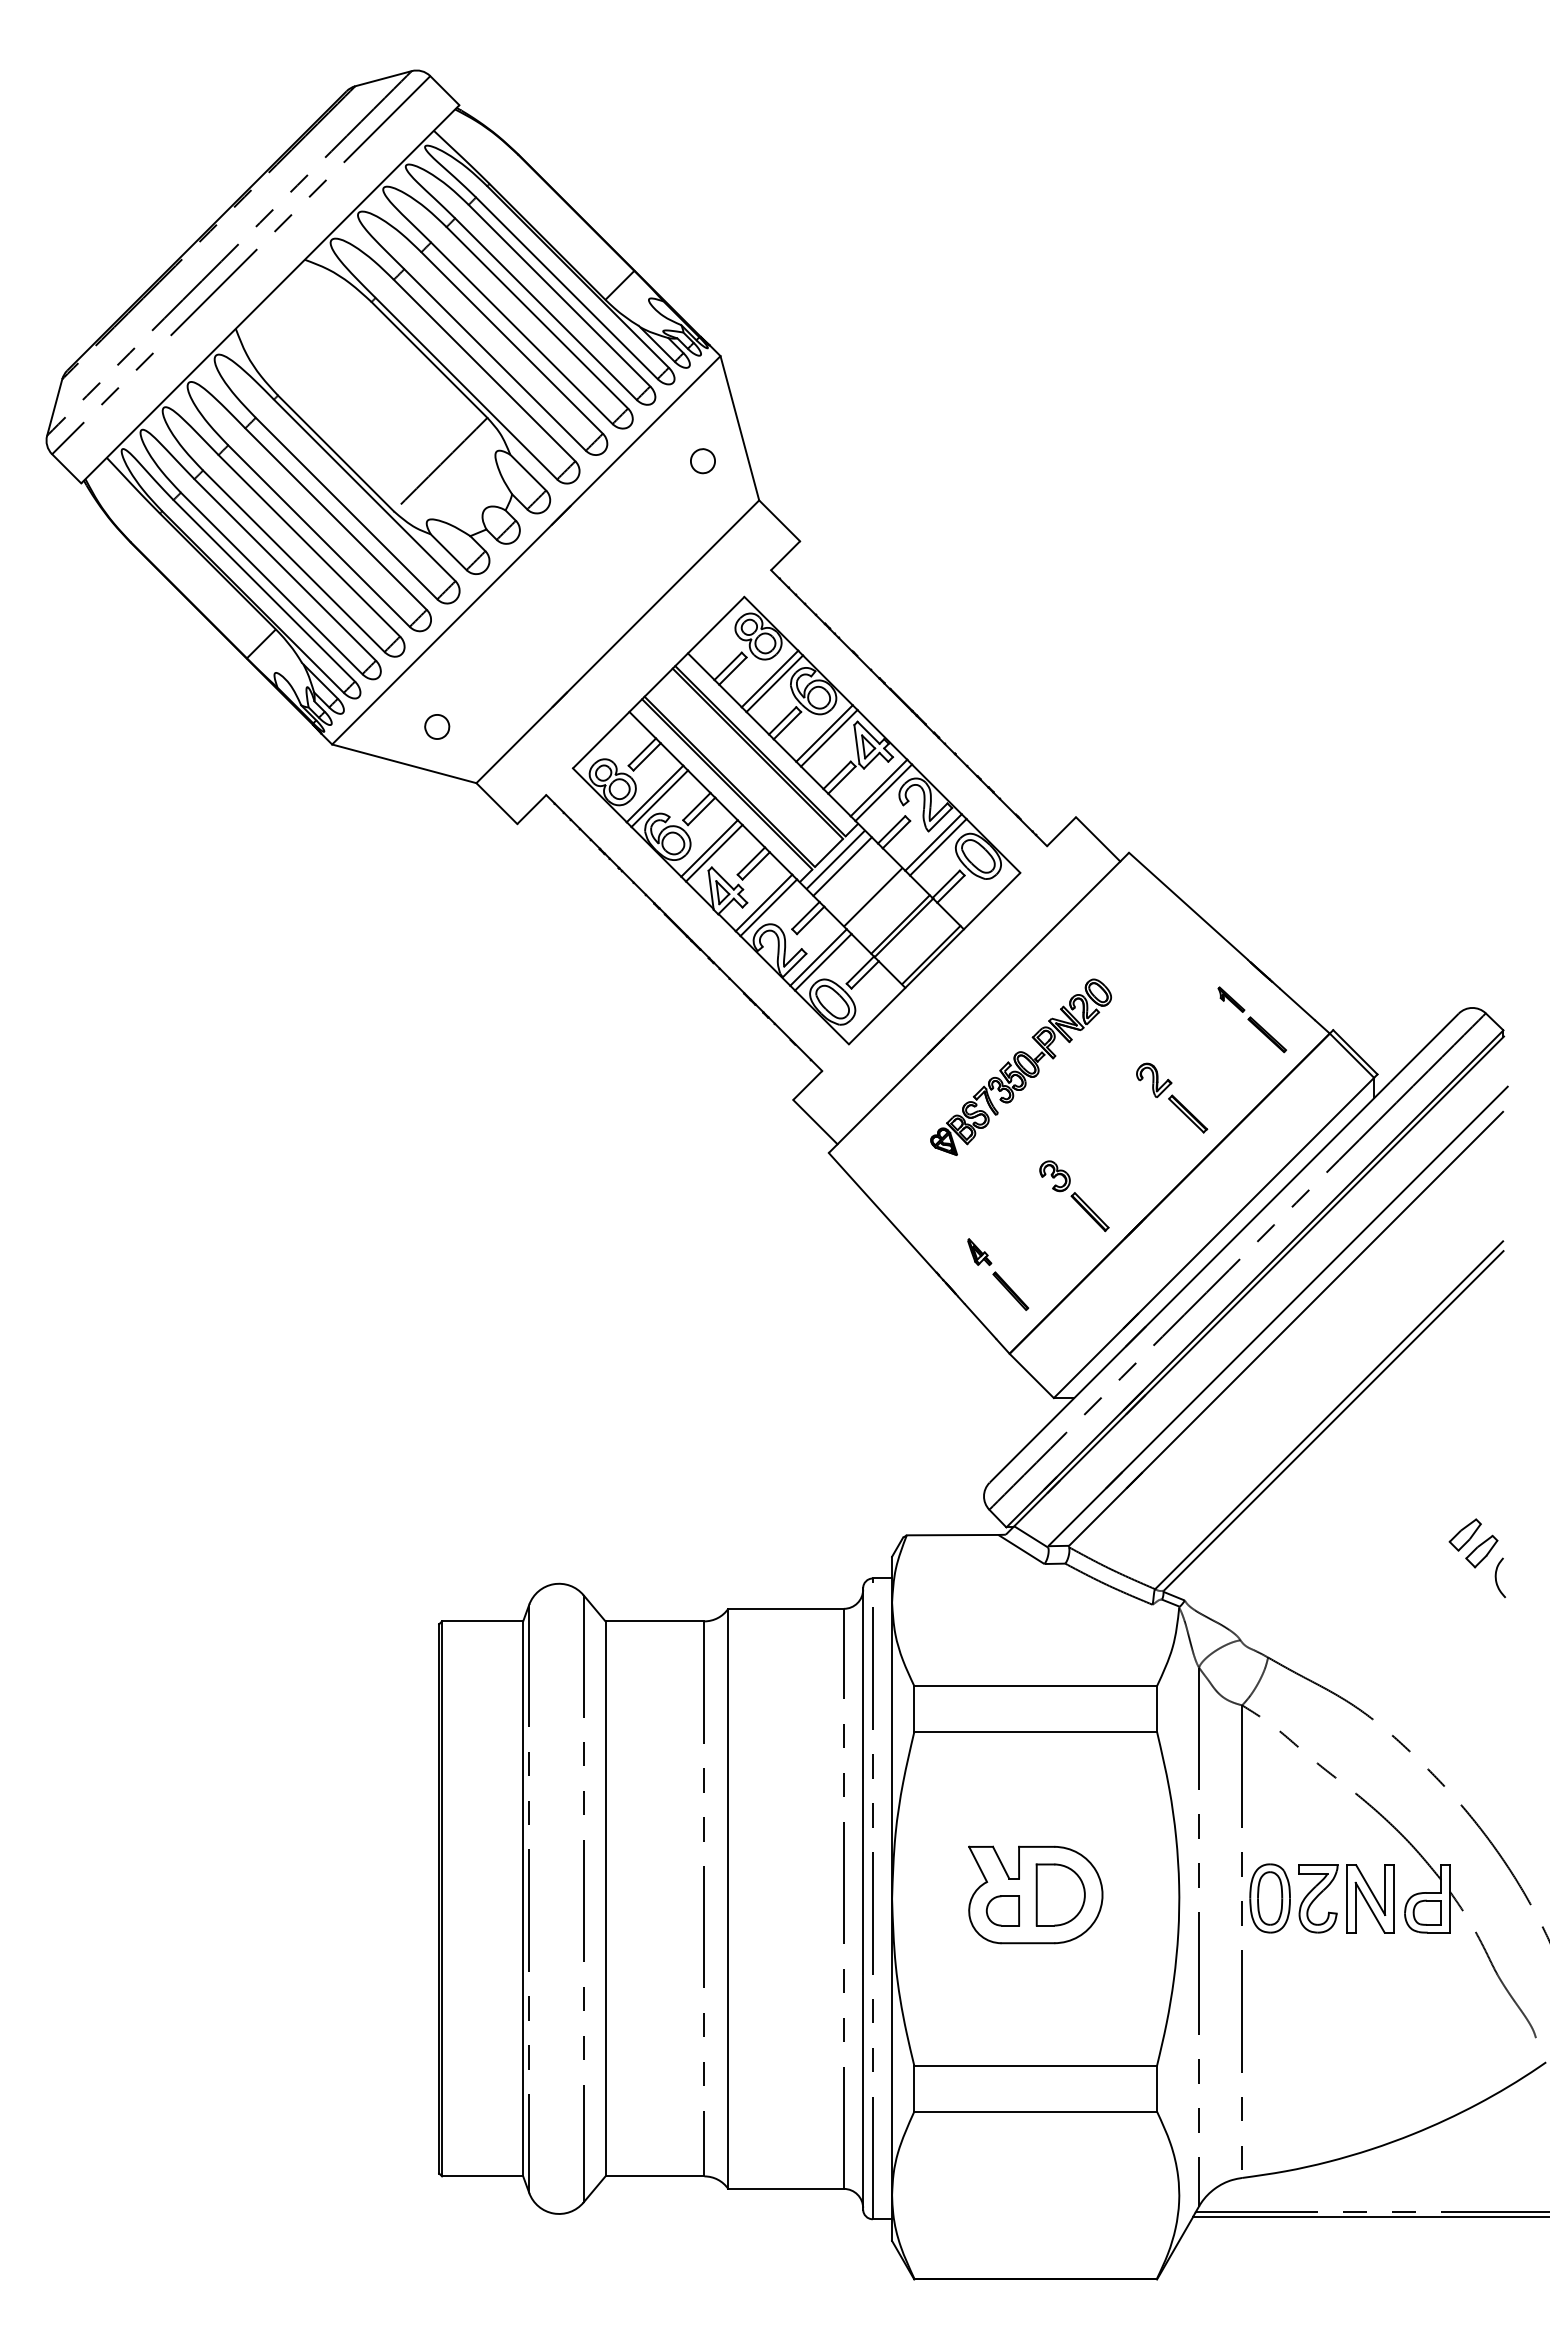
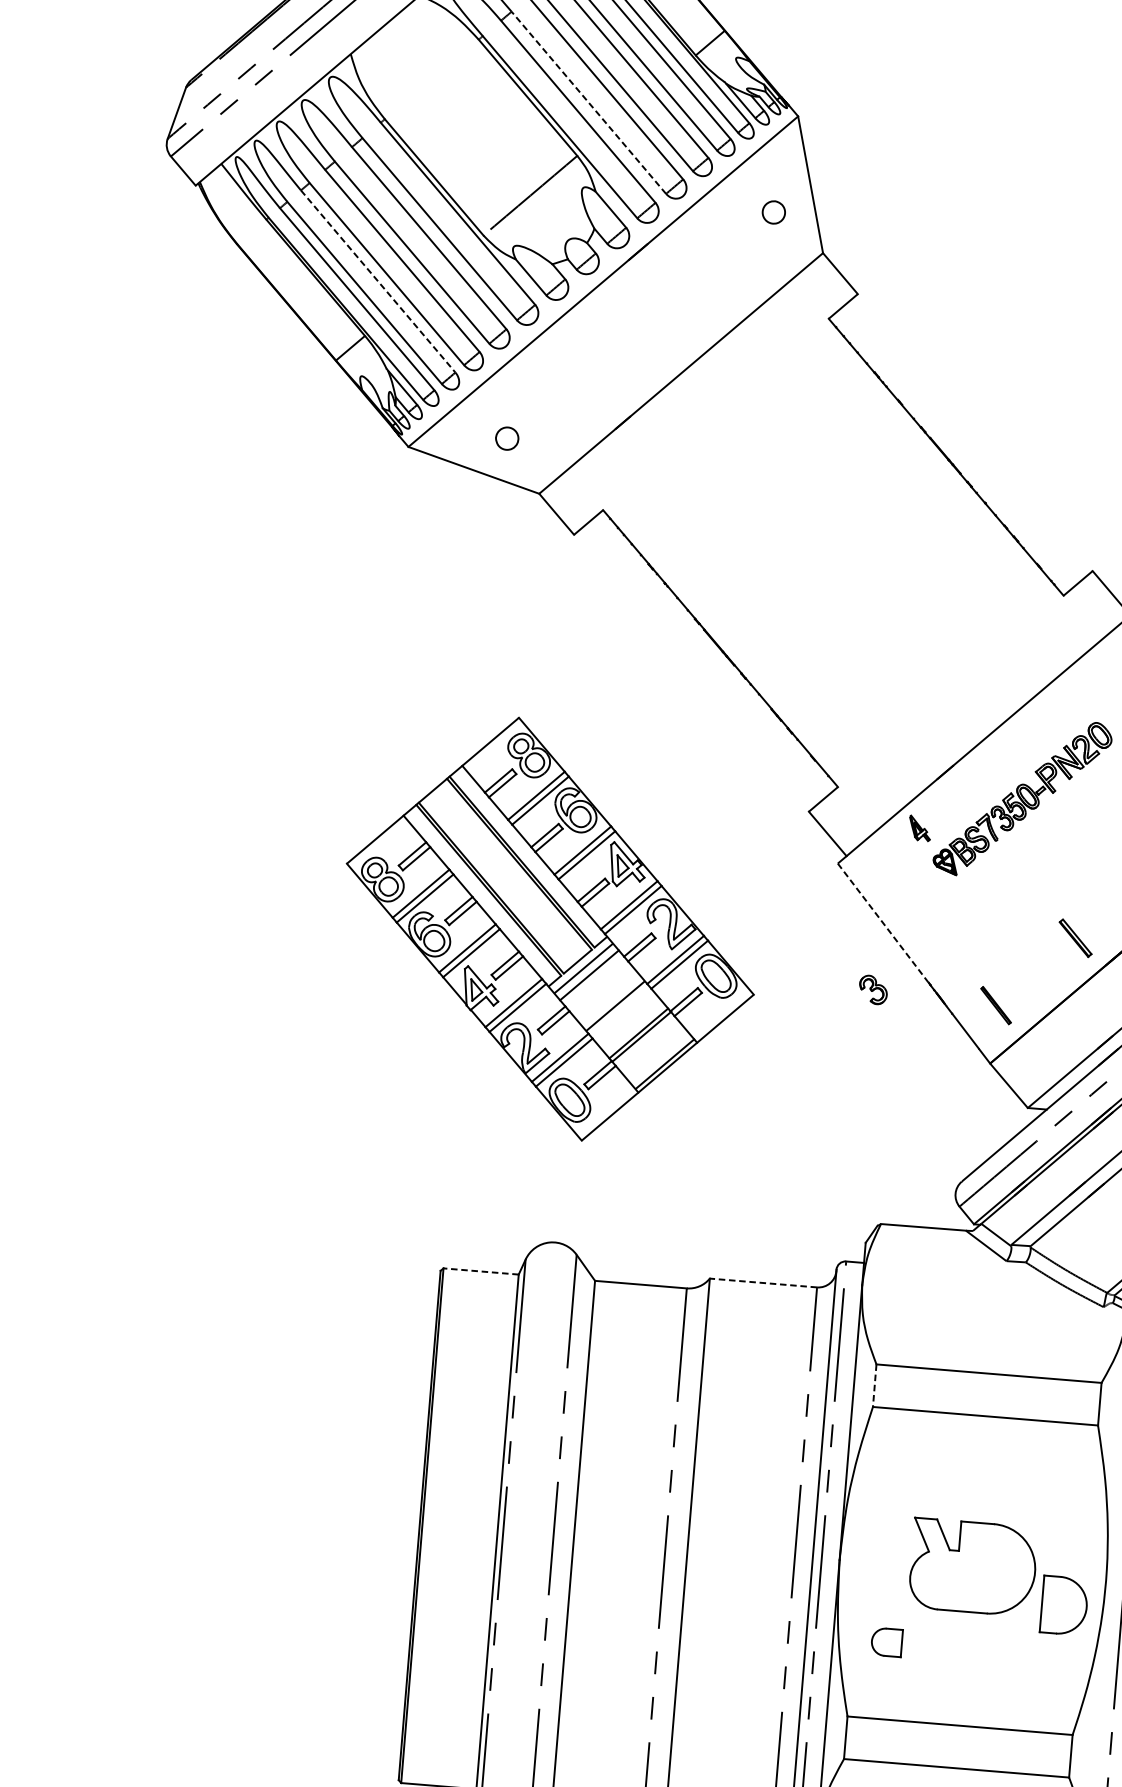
line: (494, 359) -> (588, 102), solid -> dashed
line: (285, 570) -> (378, 282), solid -> dashed
part: (796, 820) -> (550, 929), moved
part: (1054, 1176) -> (872, 990), moved
line: (882, 1213) -> (883, 923), solid -> dashed
part: (979, 1251) -> (919, 827), moved
line: (786, 1608) -> (763, 1282), solid -> dashed
line: (482, 1621) -> (480, 1271), solid -> dashed
line: (914, 1709) -> (874, 1386), solid -> dashed
part: (1060, 1894) -> (1064, 1605), moved
part: (1002, 1910) -> (886, 1641), moved

